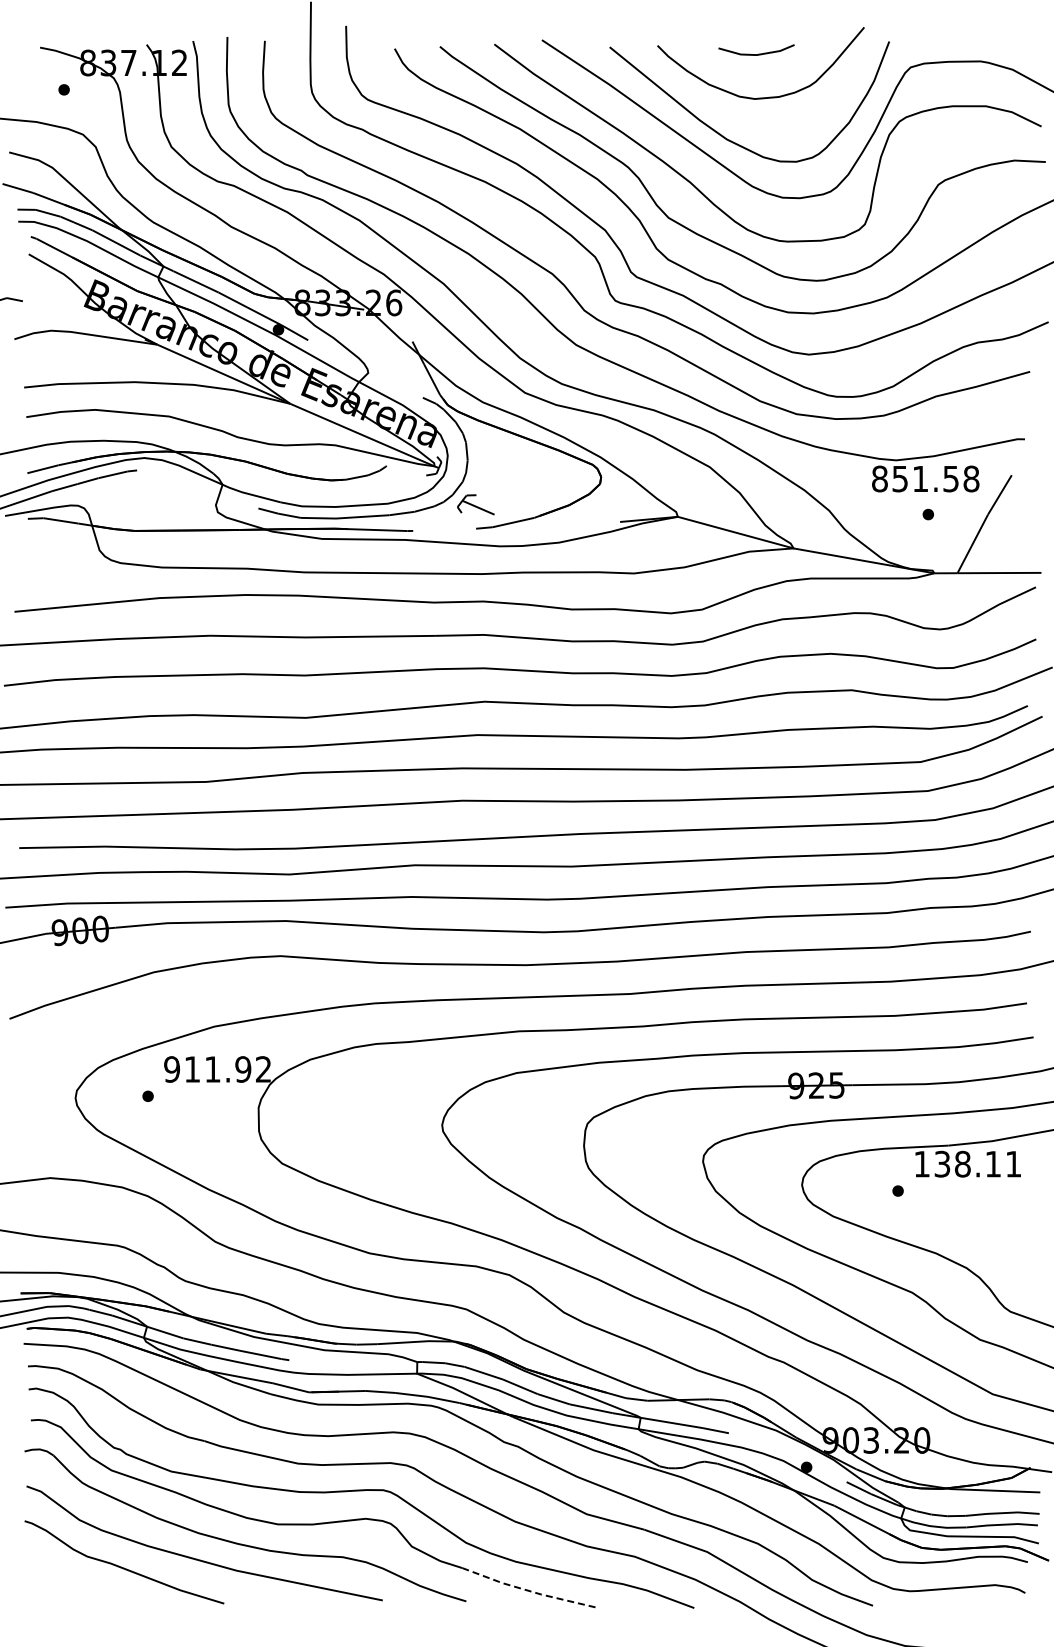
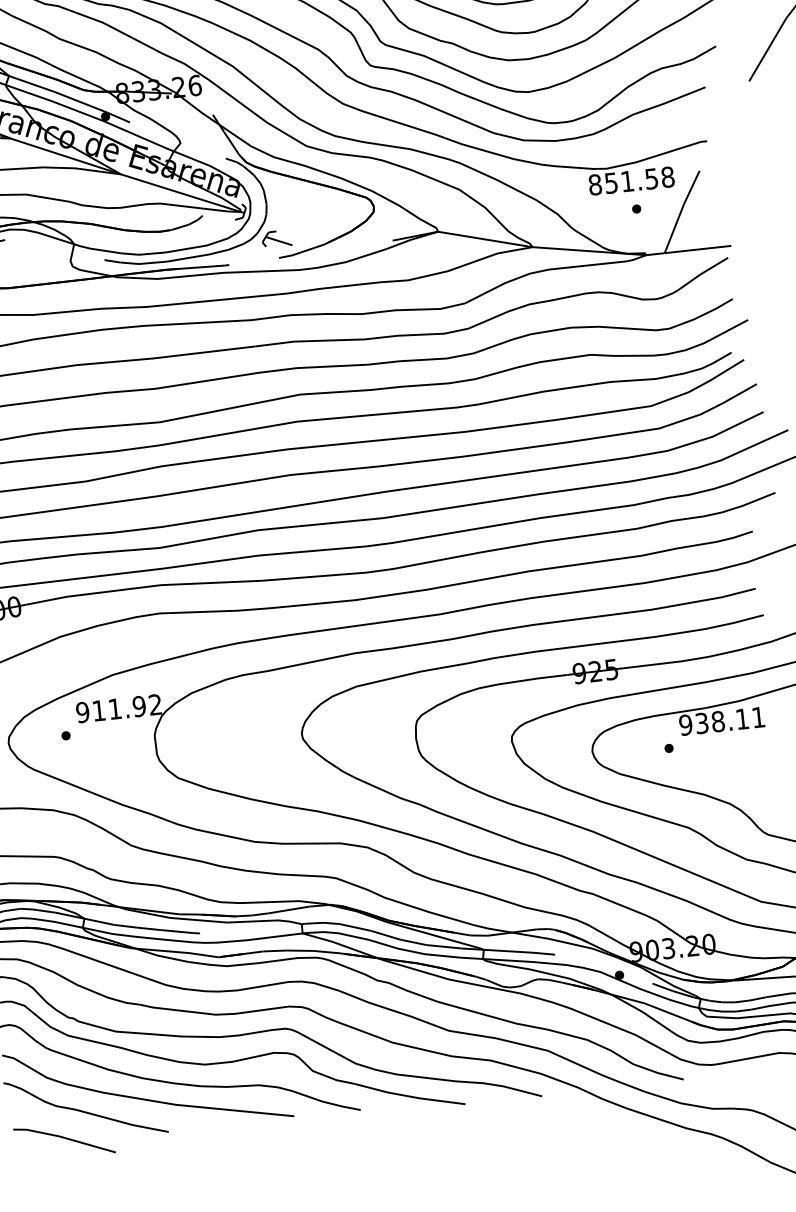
text: (922, 1163) -> (686, 724), 138.11 -> 938.11
line: (529, 1590) -> (409, 1096), dashed -> solid
line: (93, 1598) -> (64, 1138), added

